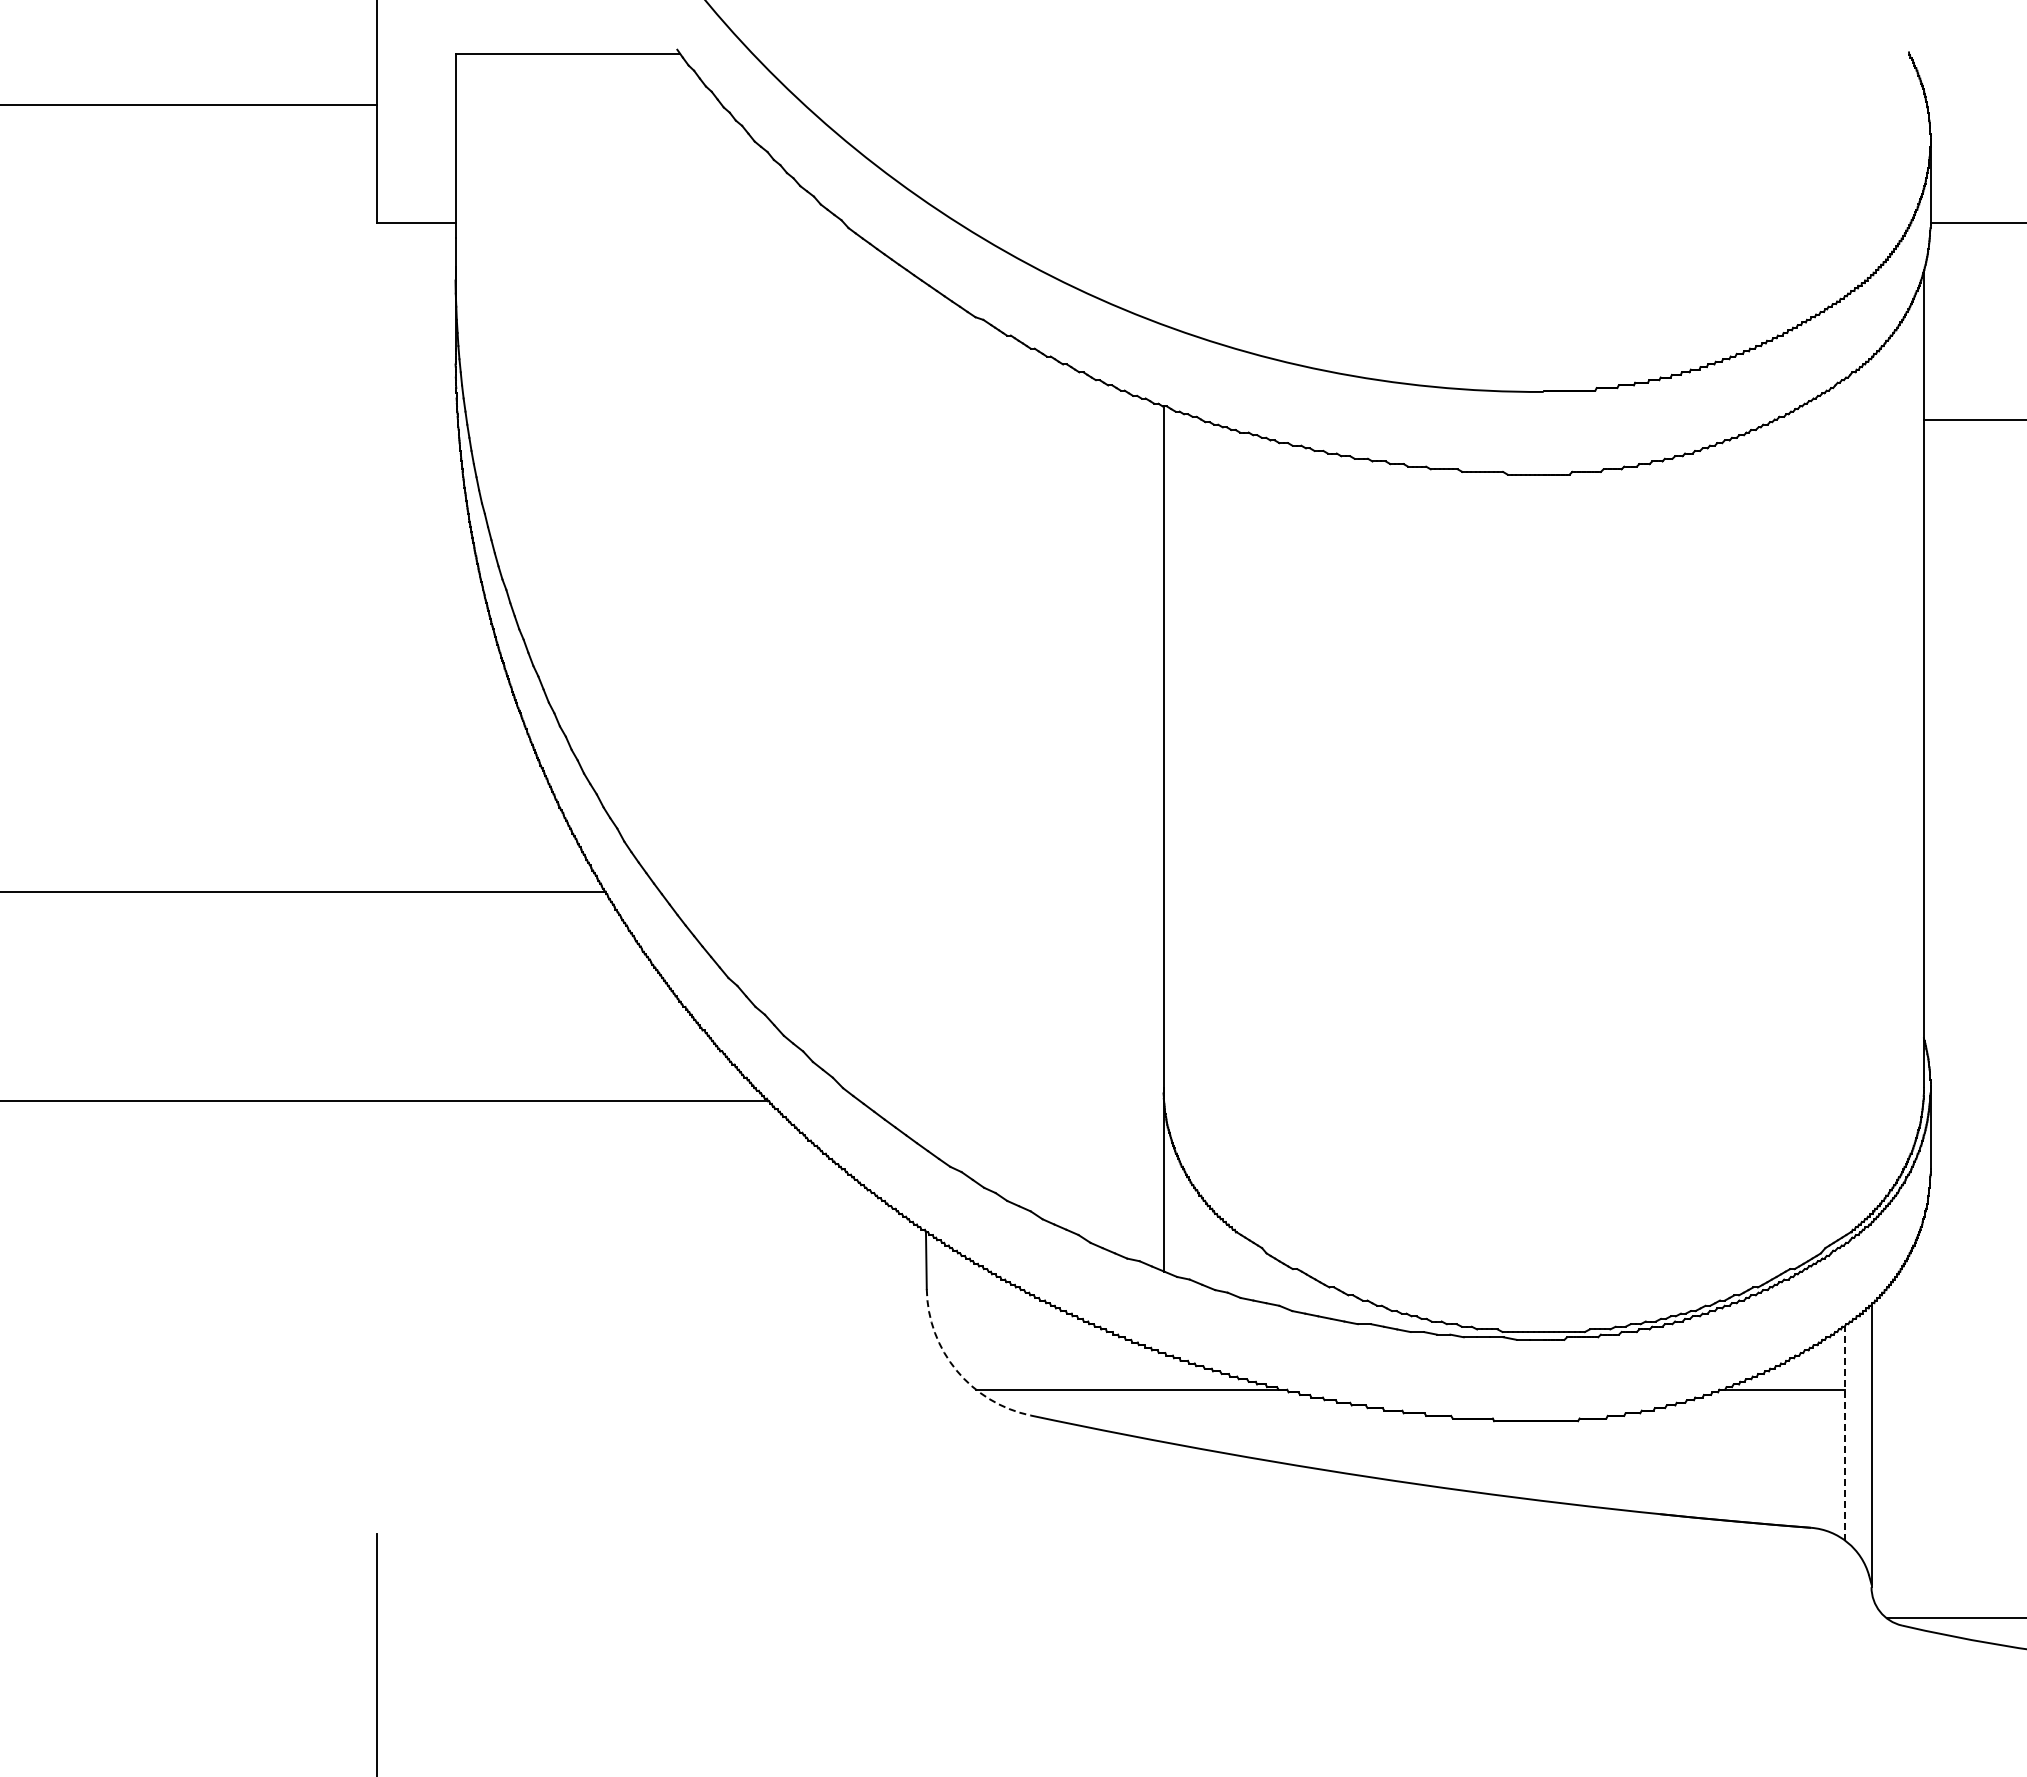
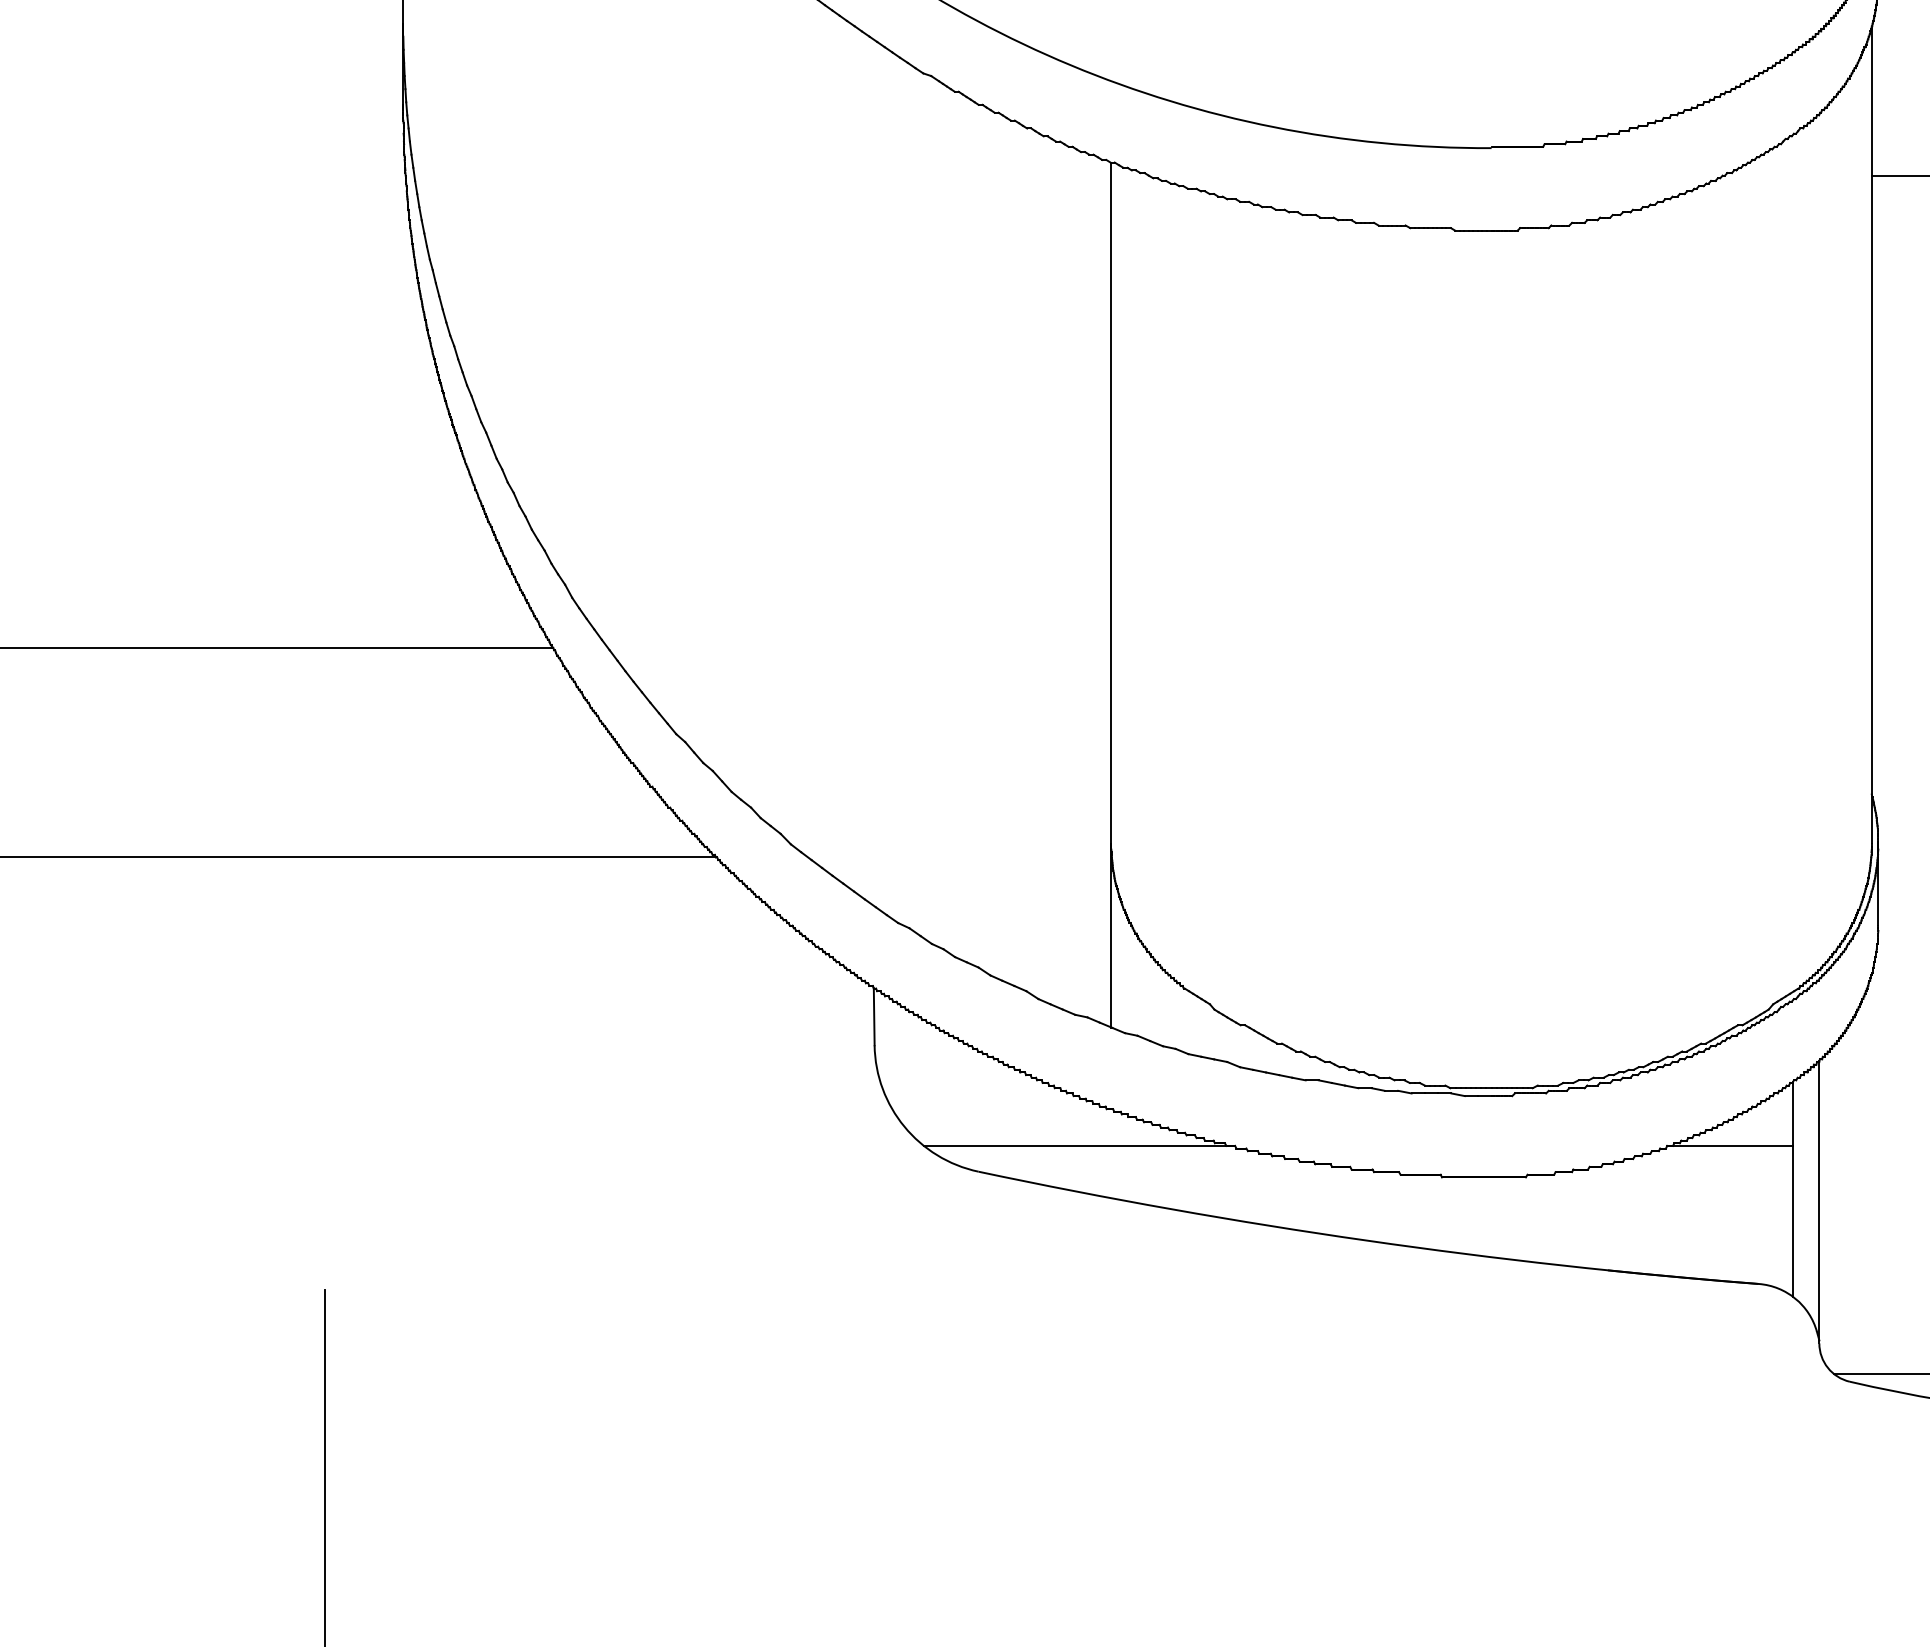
arc: (956, 1370) -> (904, 1126), dashed -> solid
line: (1845, 1433) -> (1793, 1189), dashed -> solid

